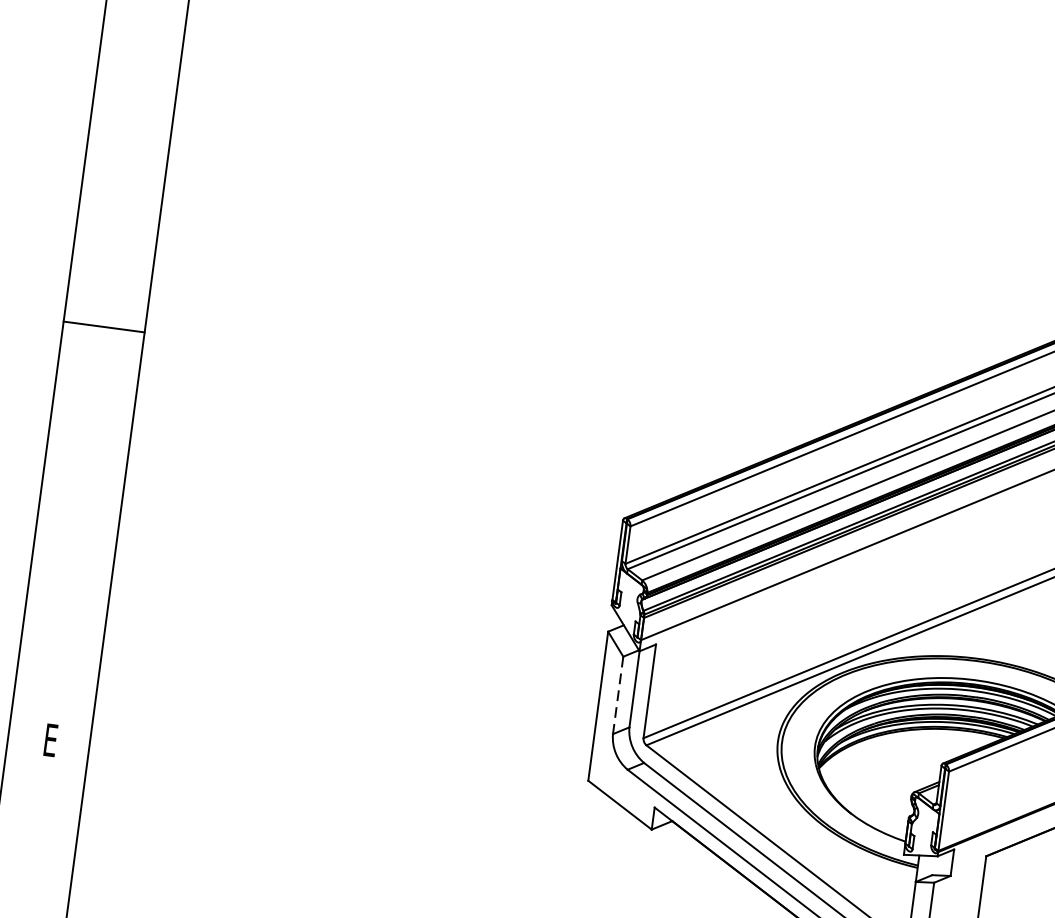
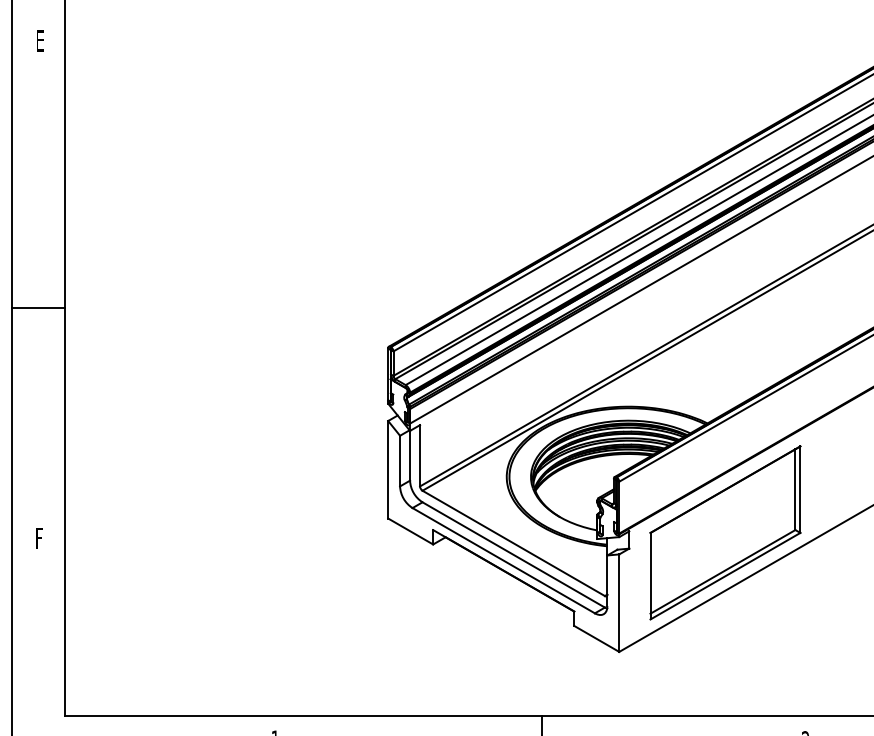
line: (103, 327) -> (37, 308), moved
line: (618, 696) -> (400, 461), dashed -> solid
text: (51, 741) -> (39, 539), E -> F

